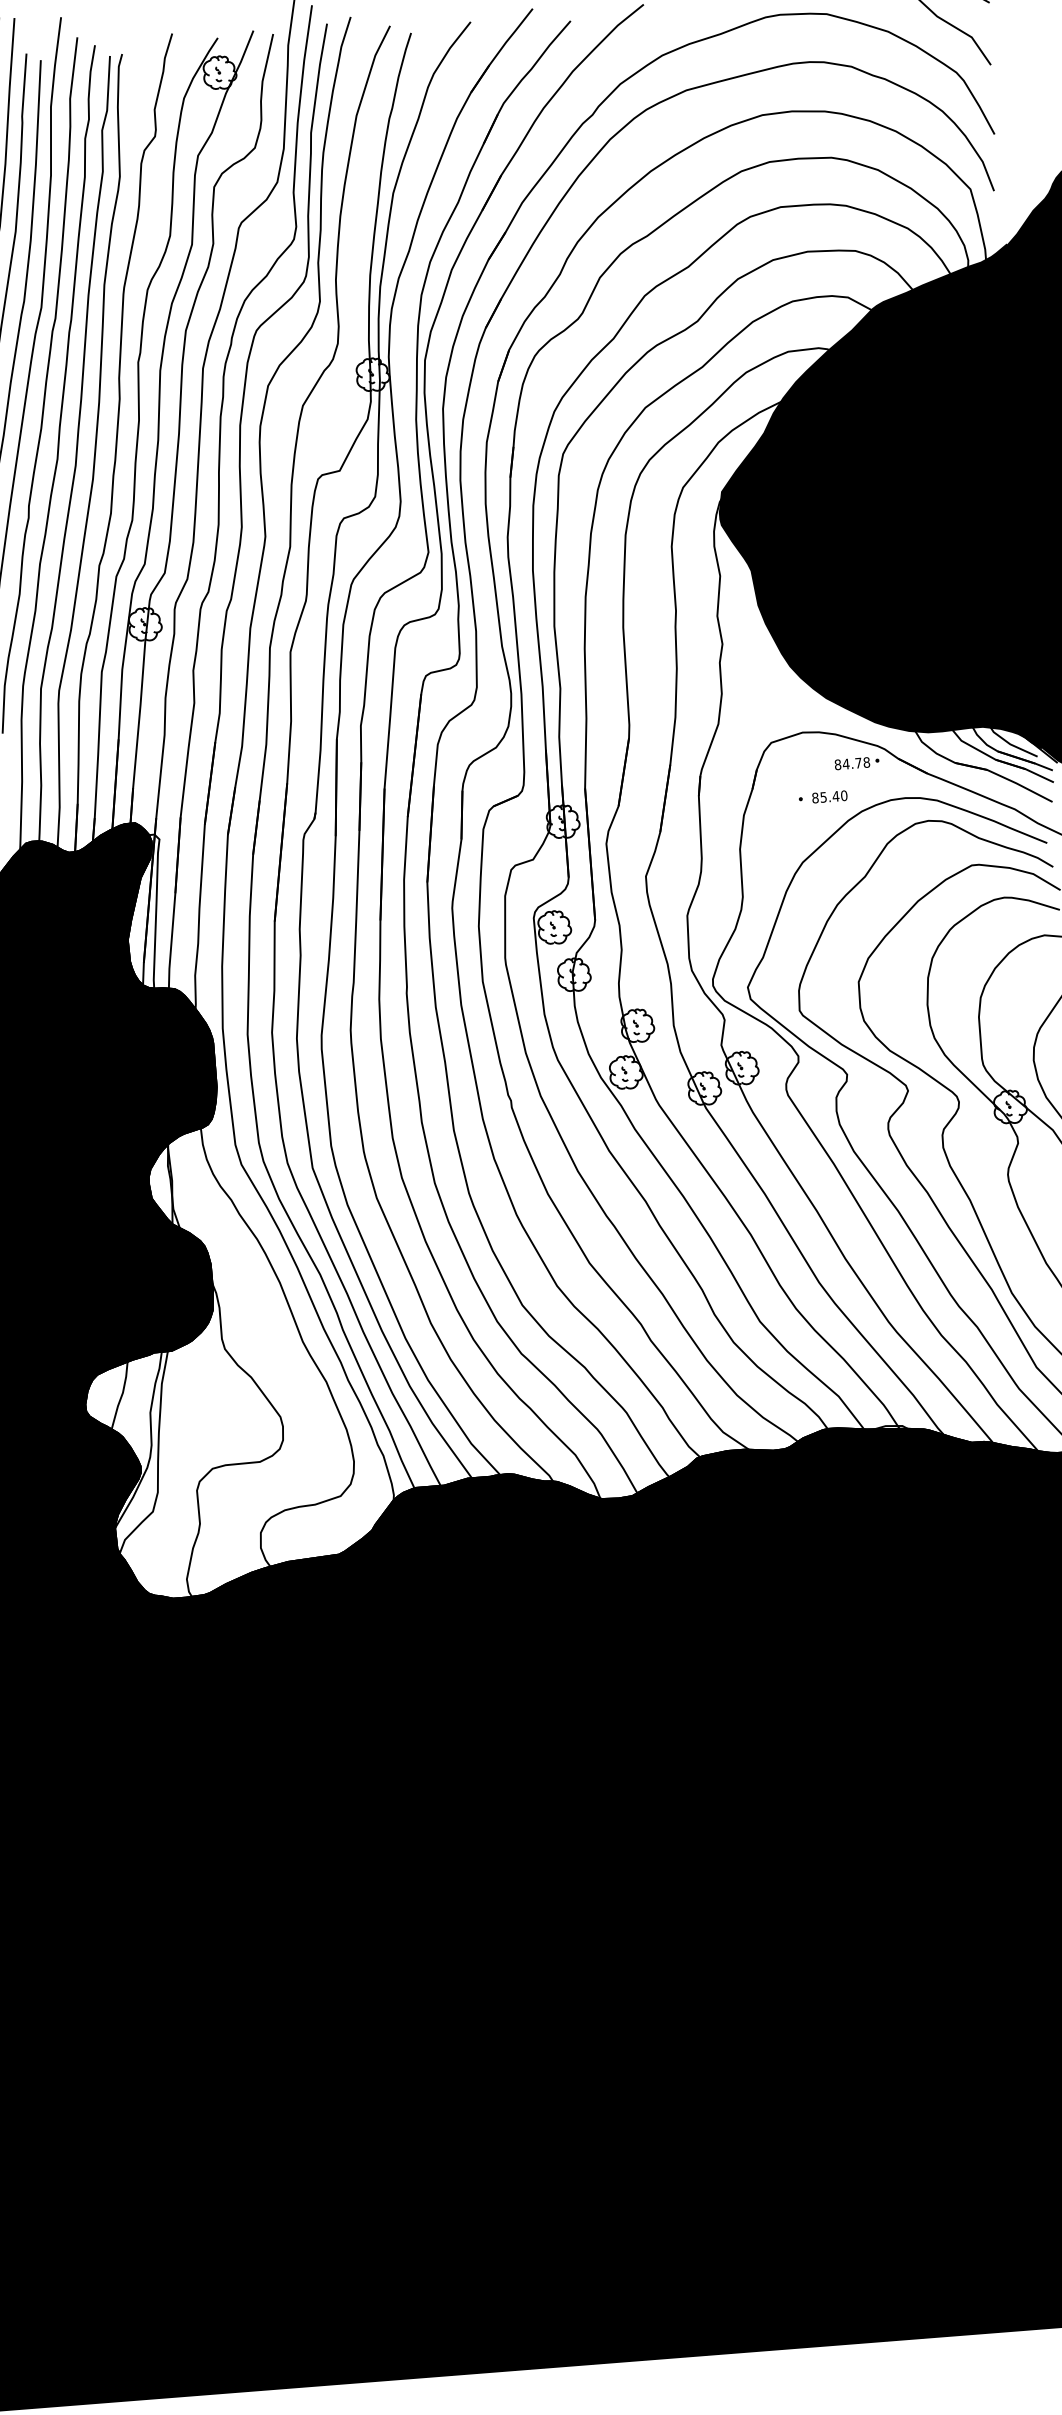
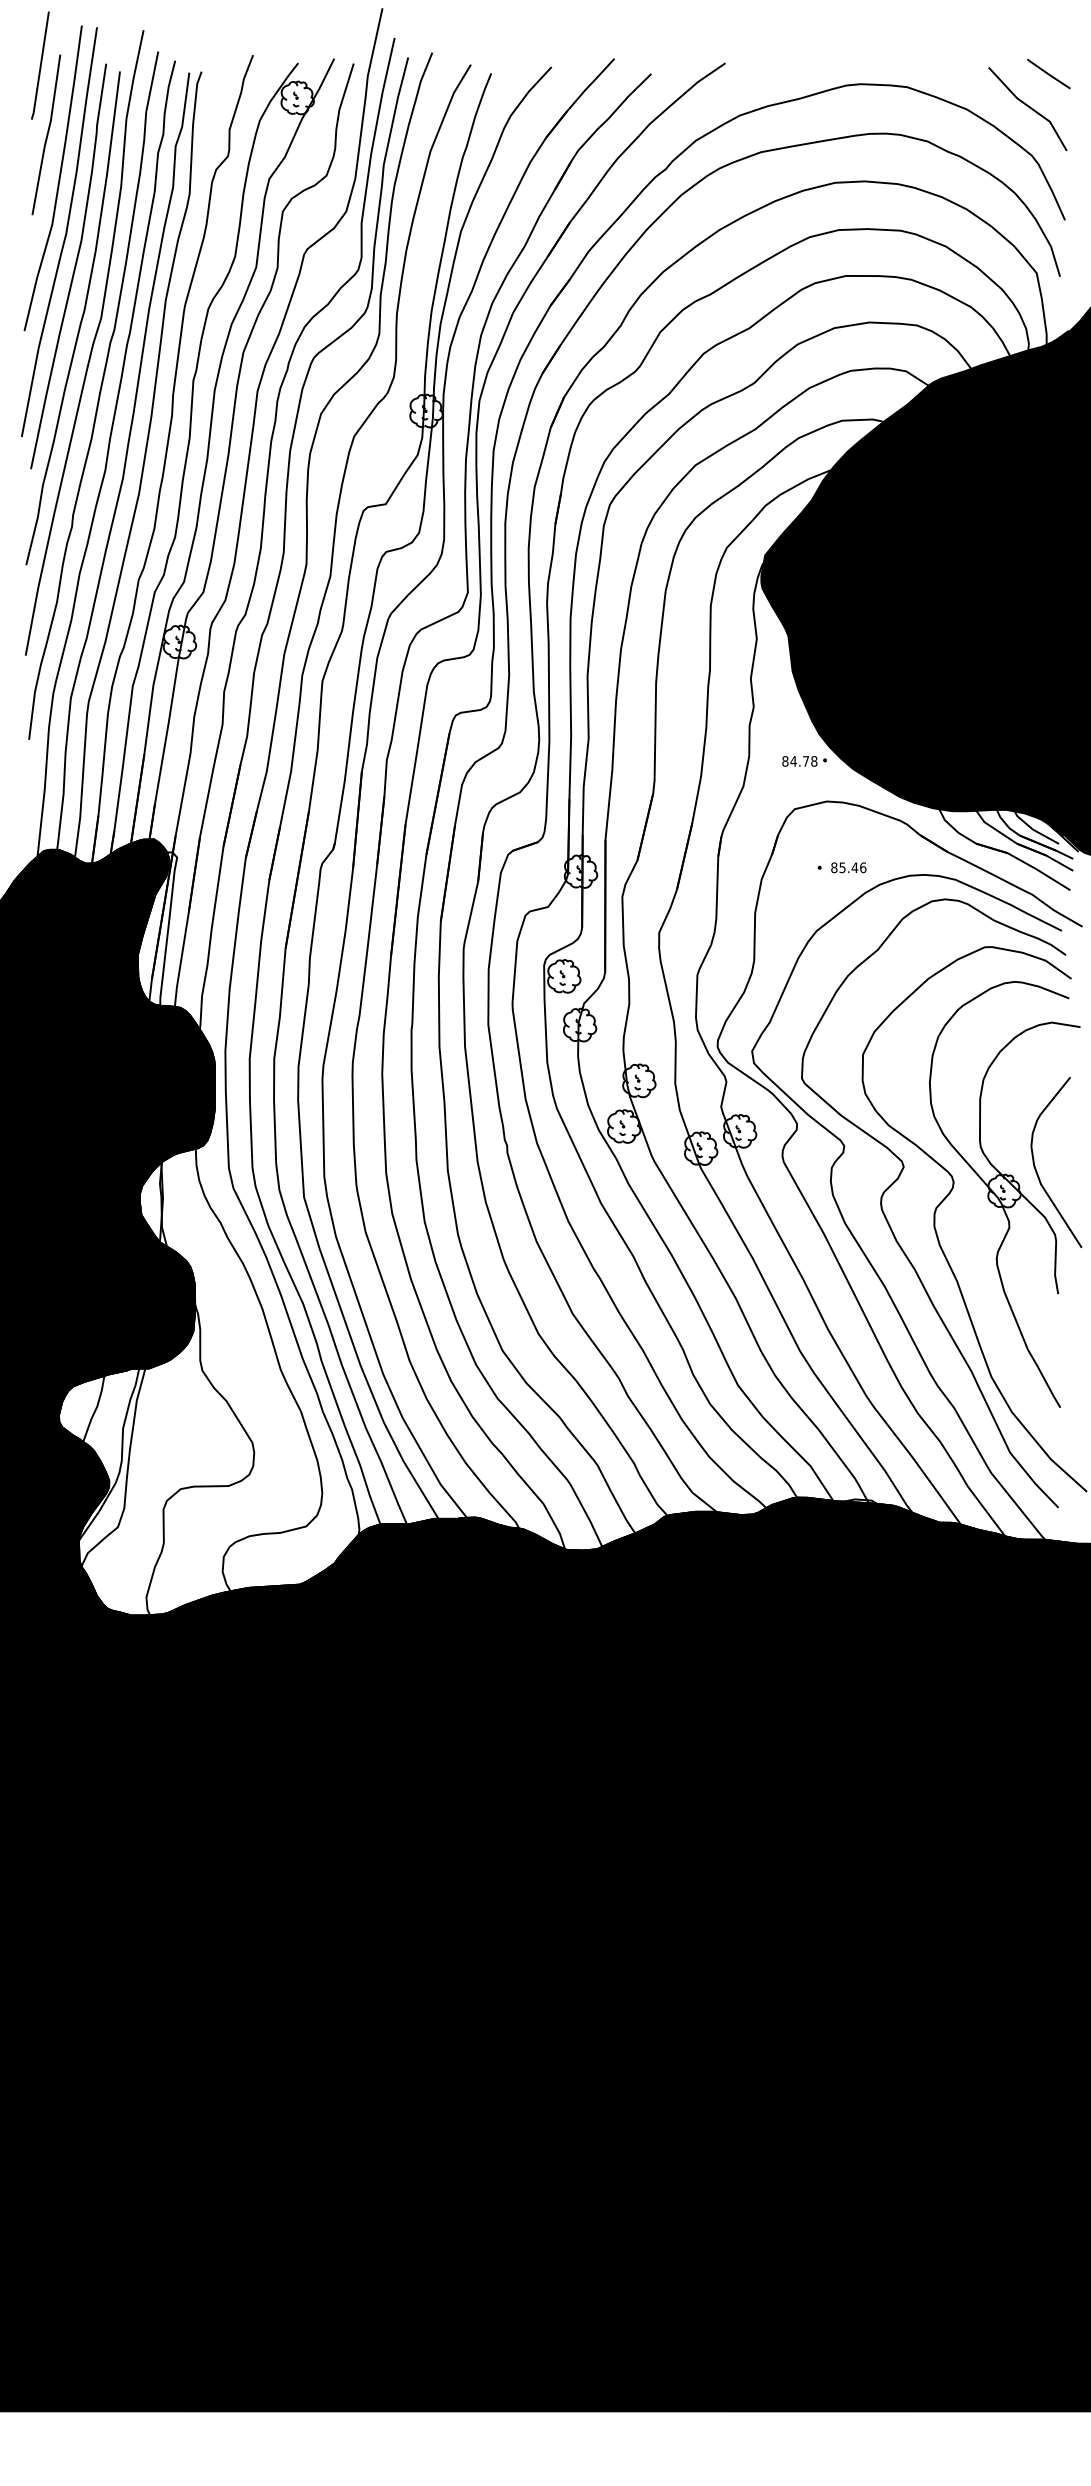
part: (857, 763) -> (804, 761), moved
text: (844, 795) -> (863, 867), 85.40 -> 85.46

